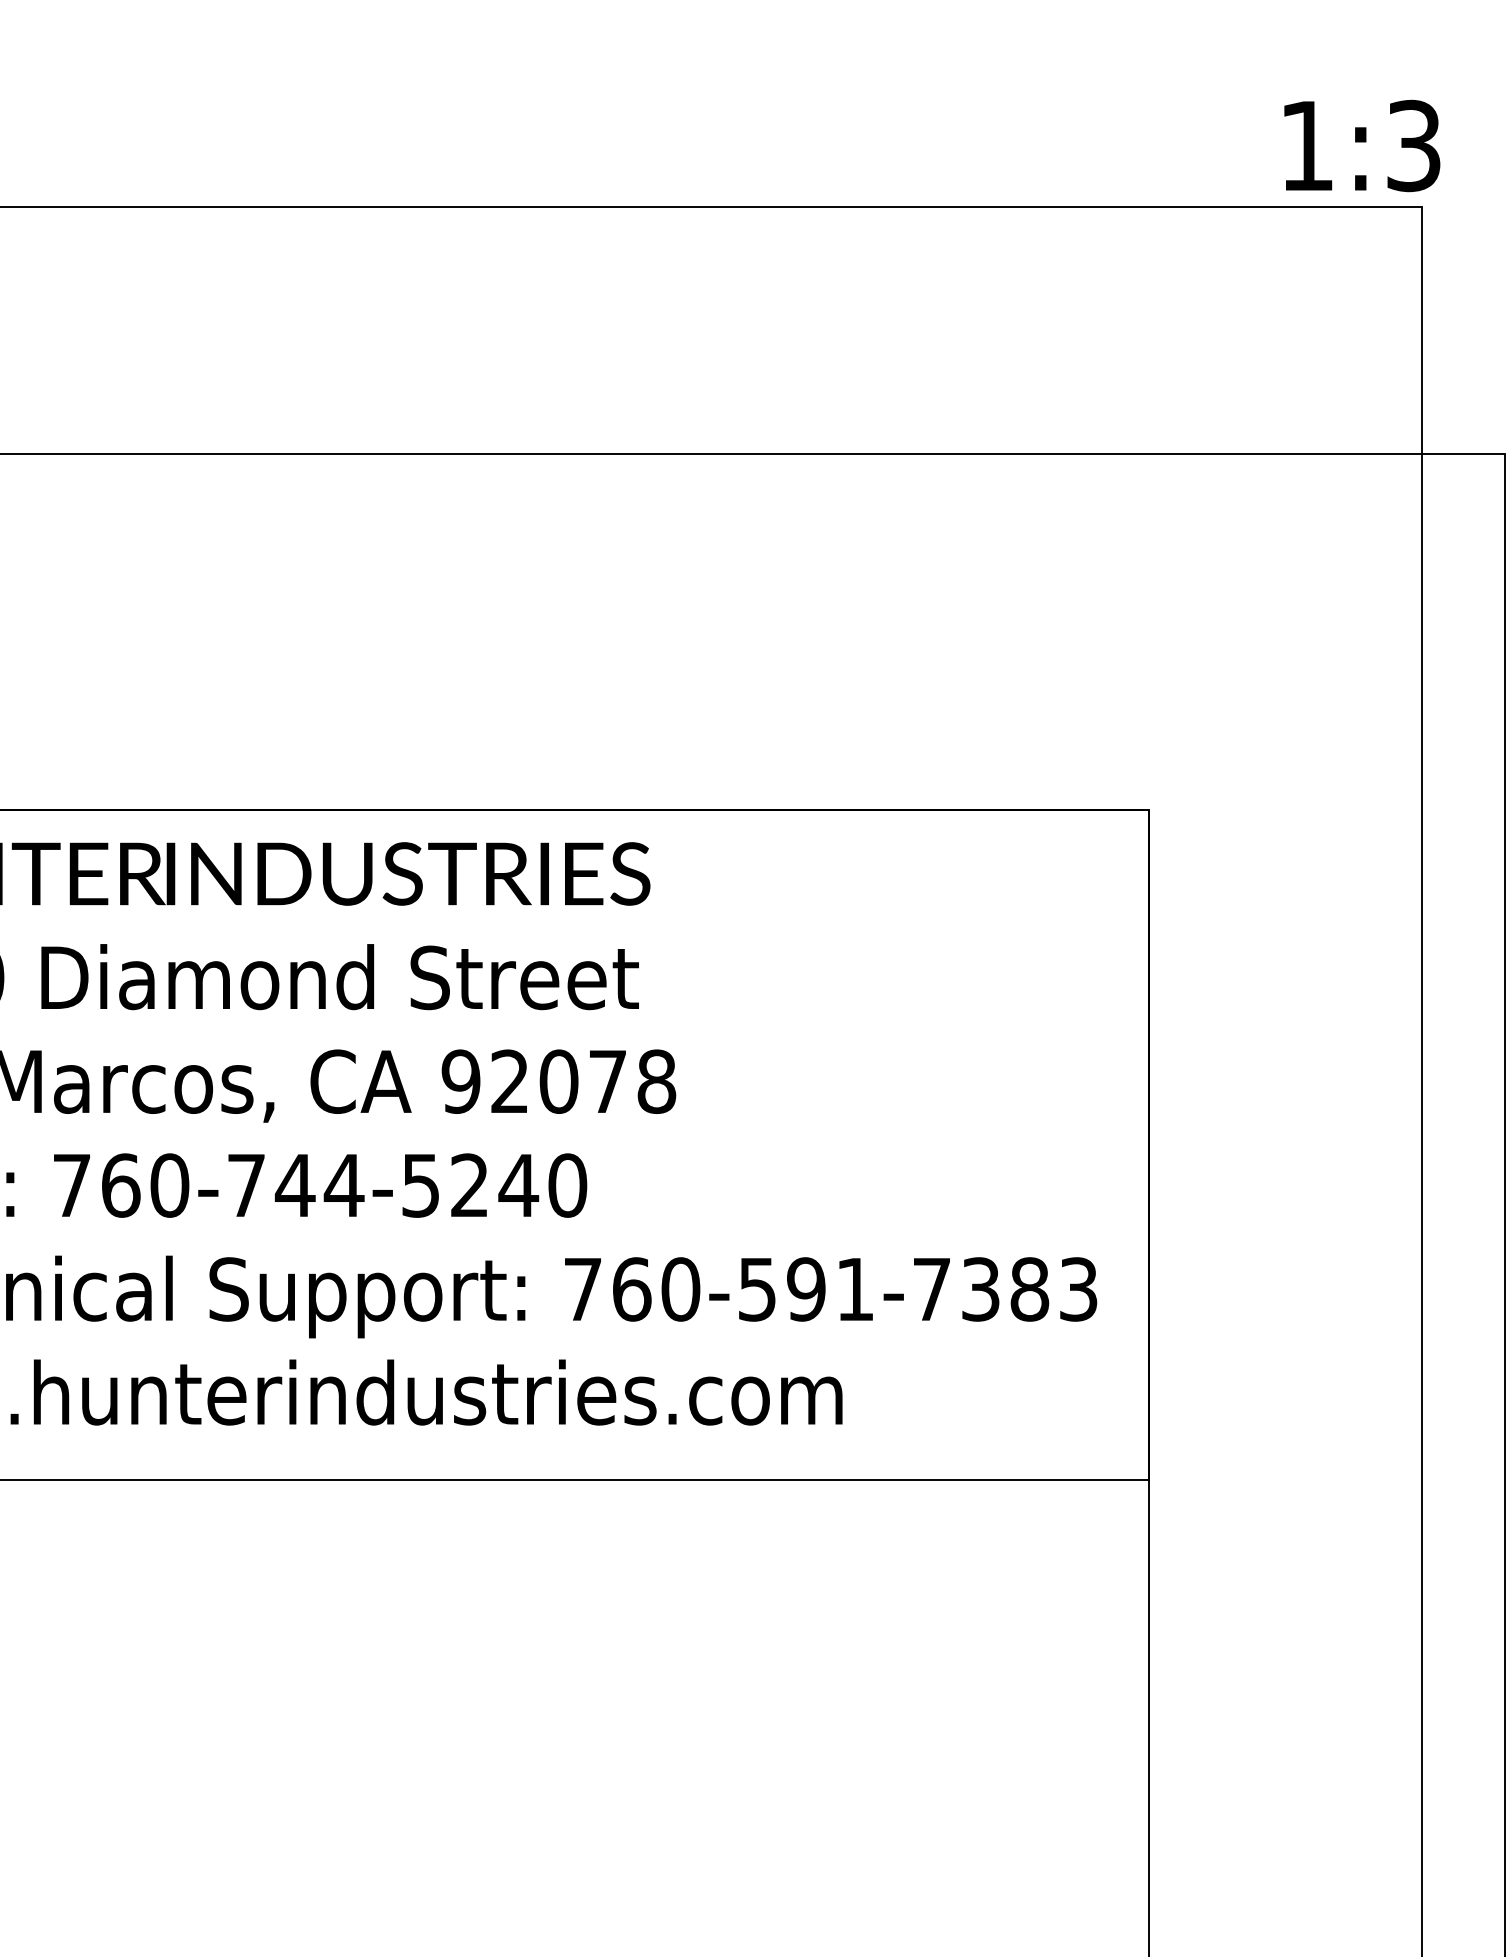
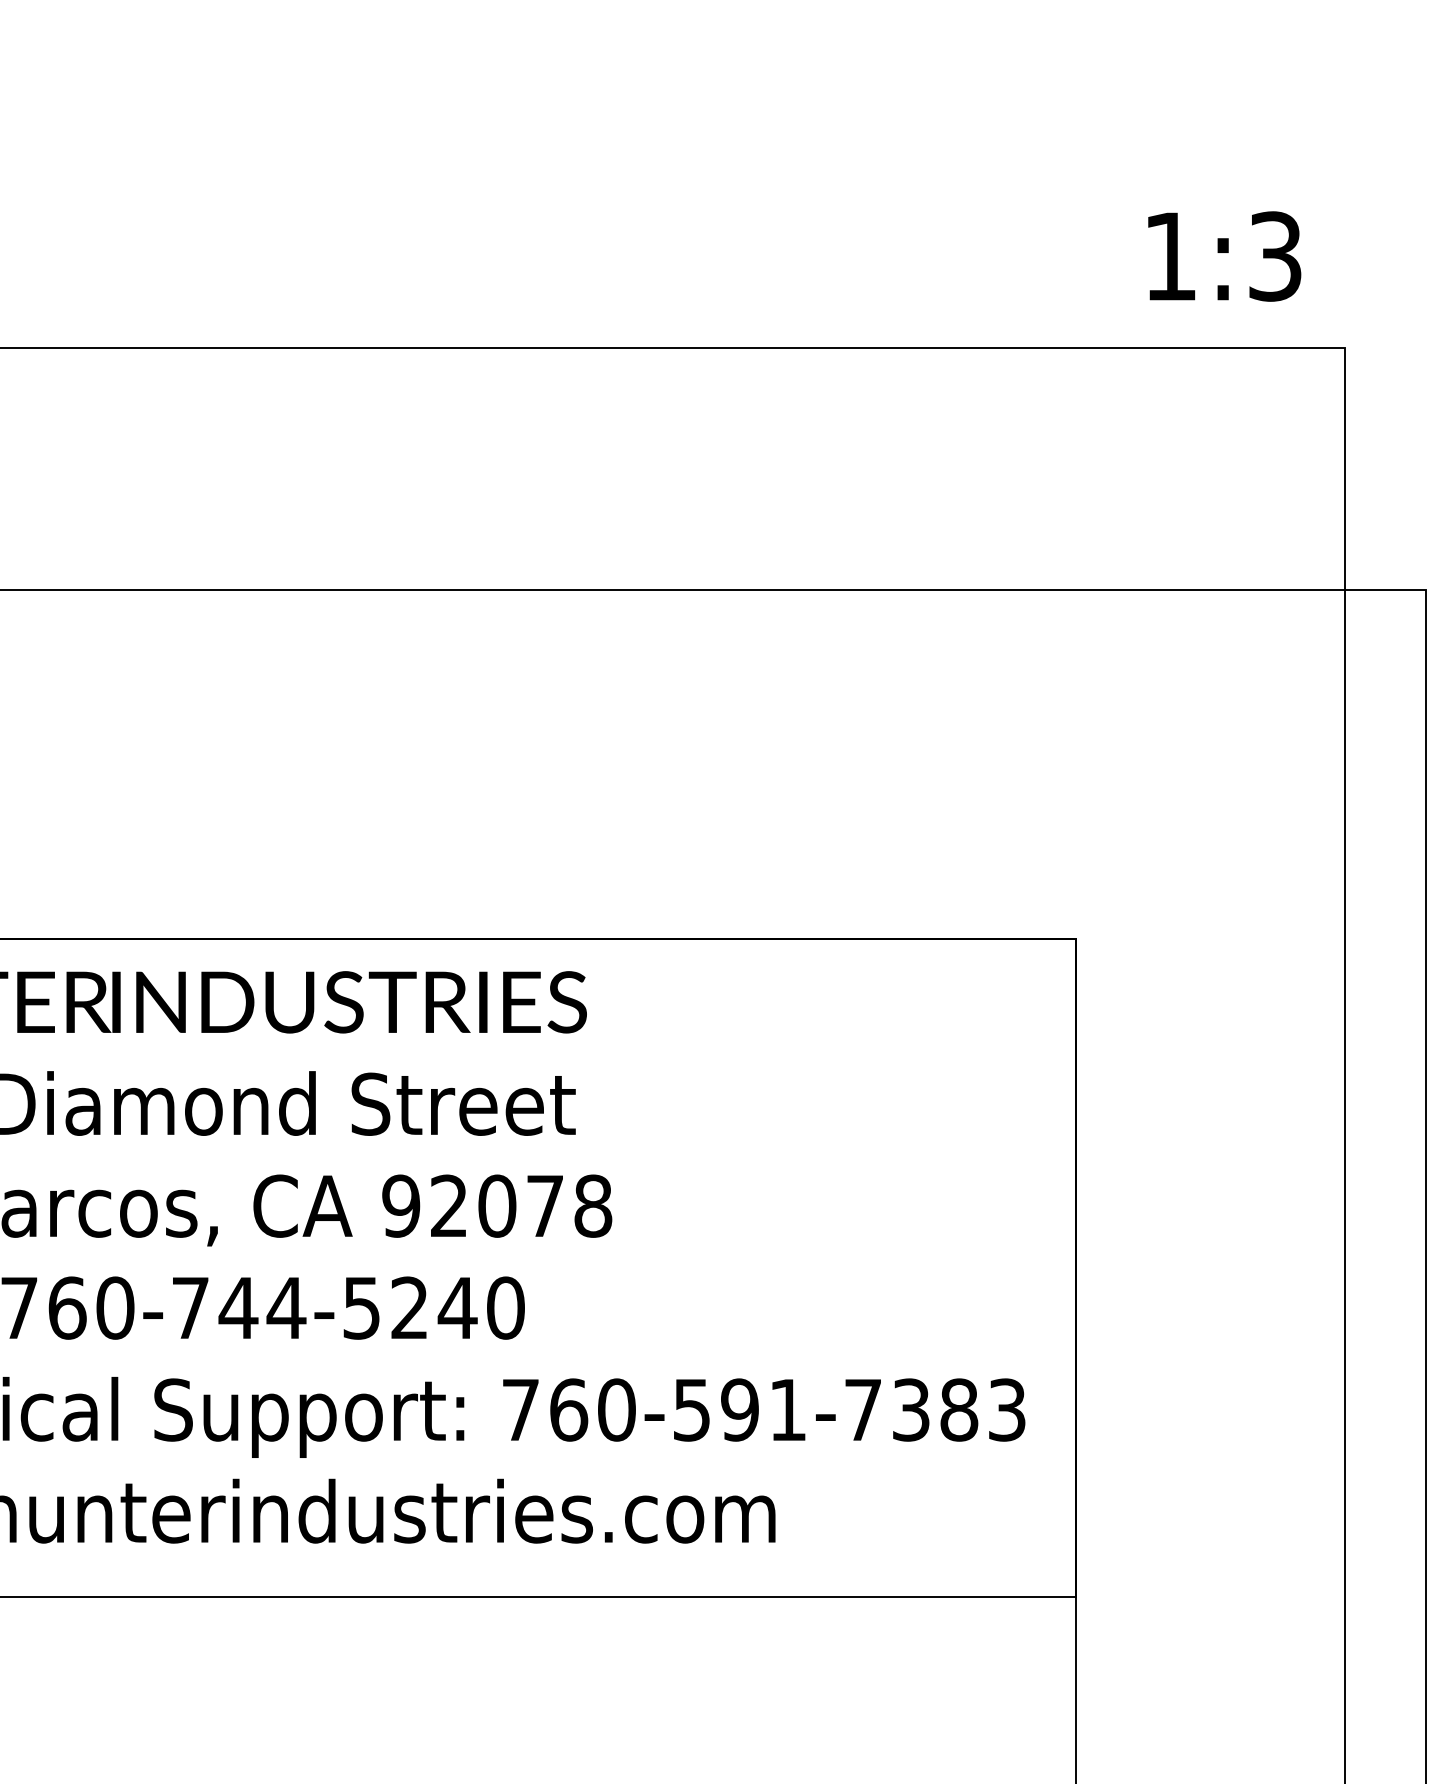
text: (1362, 145) -> (1224, 256), moved

